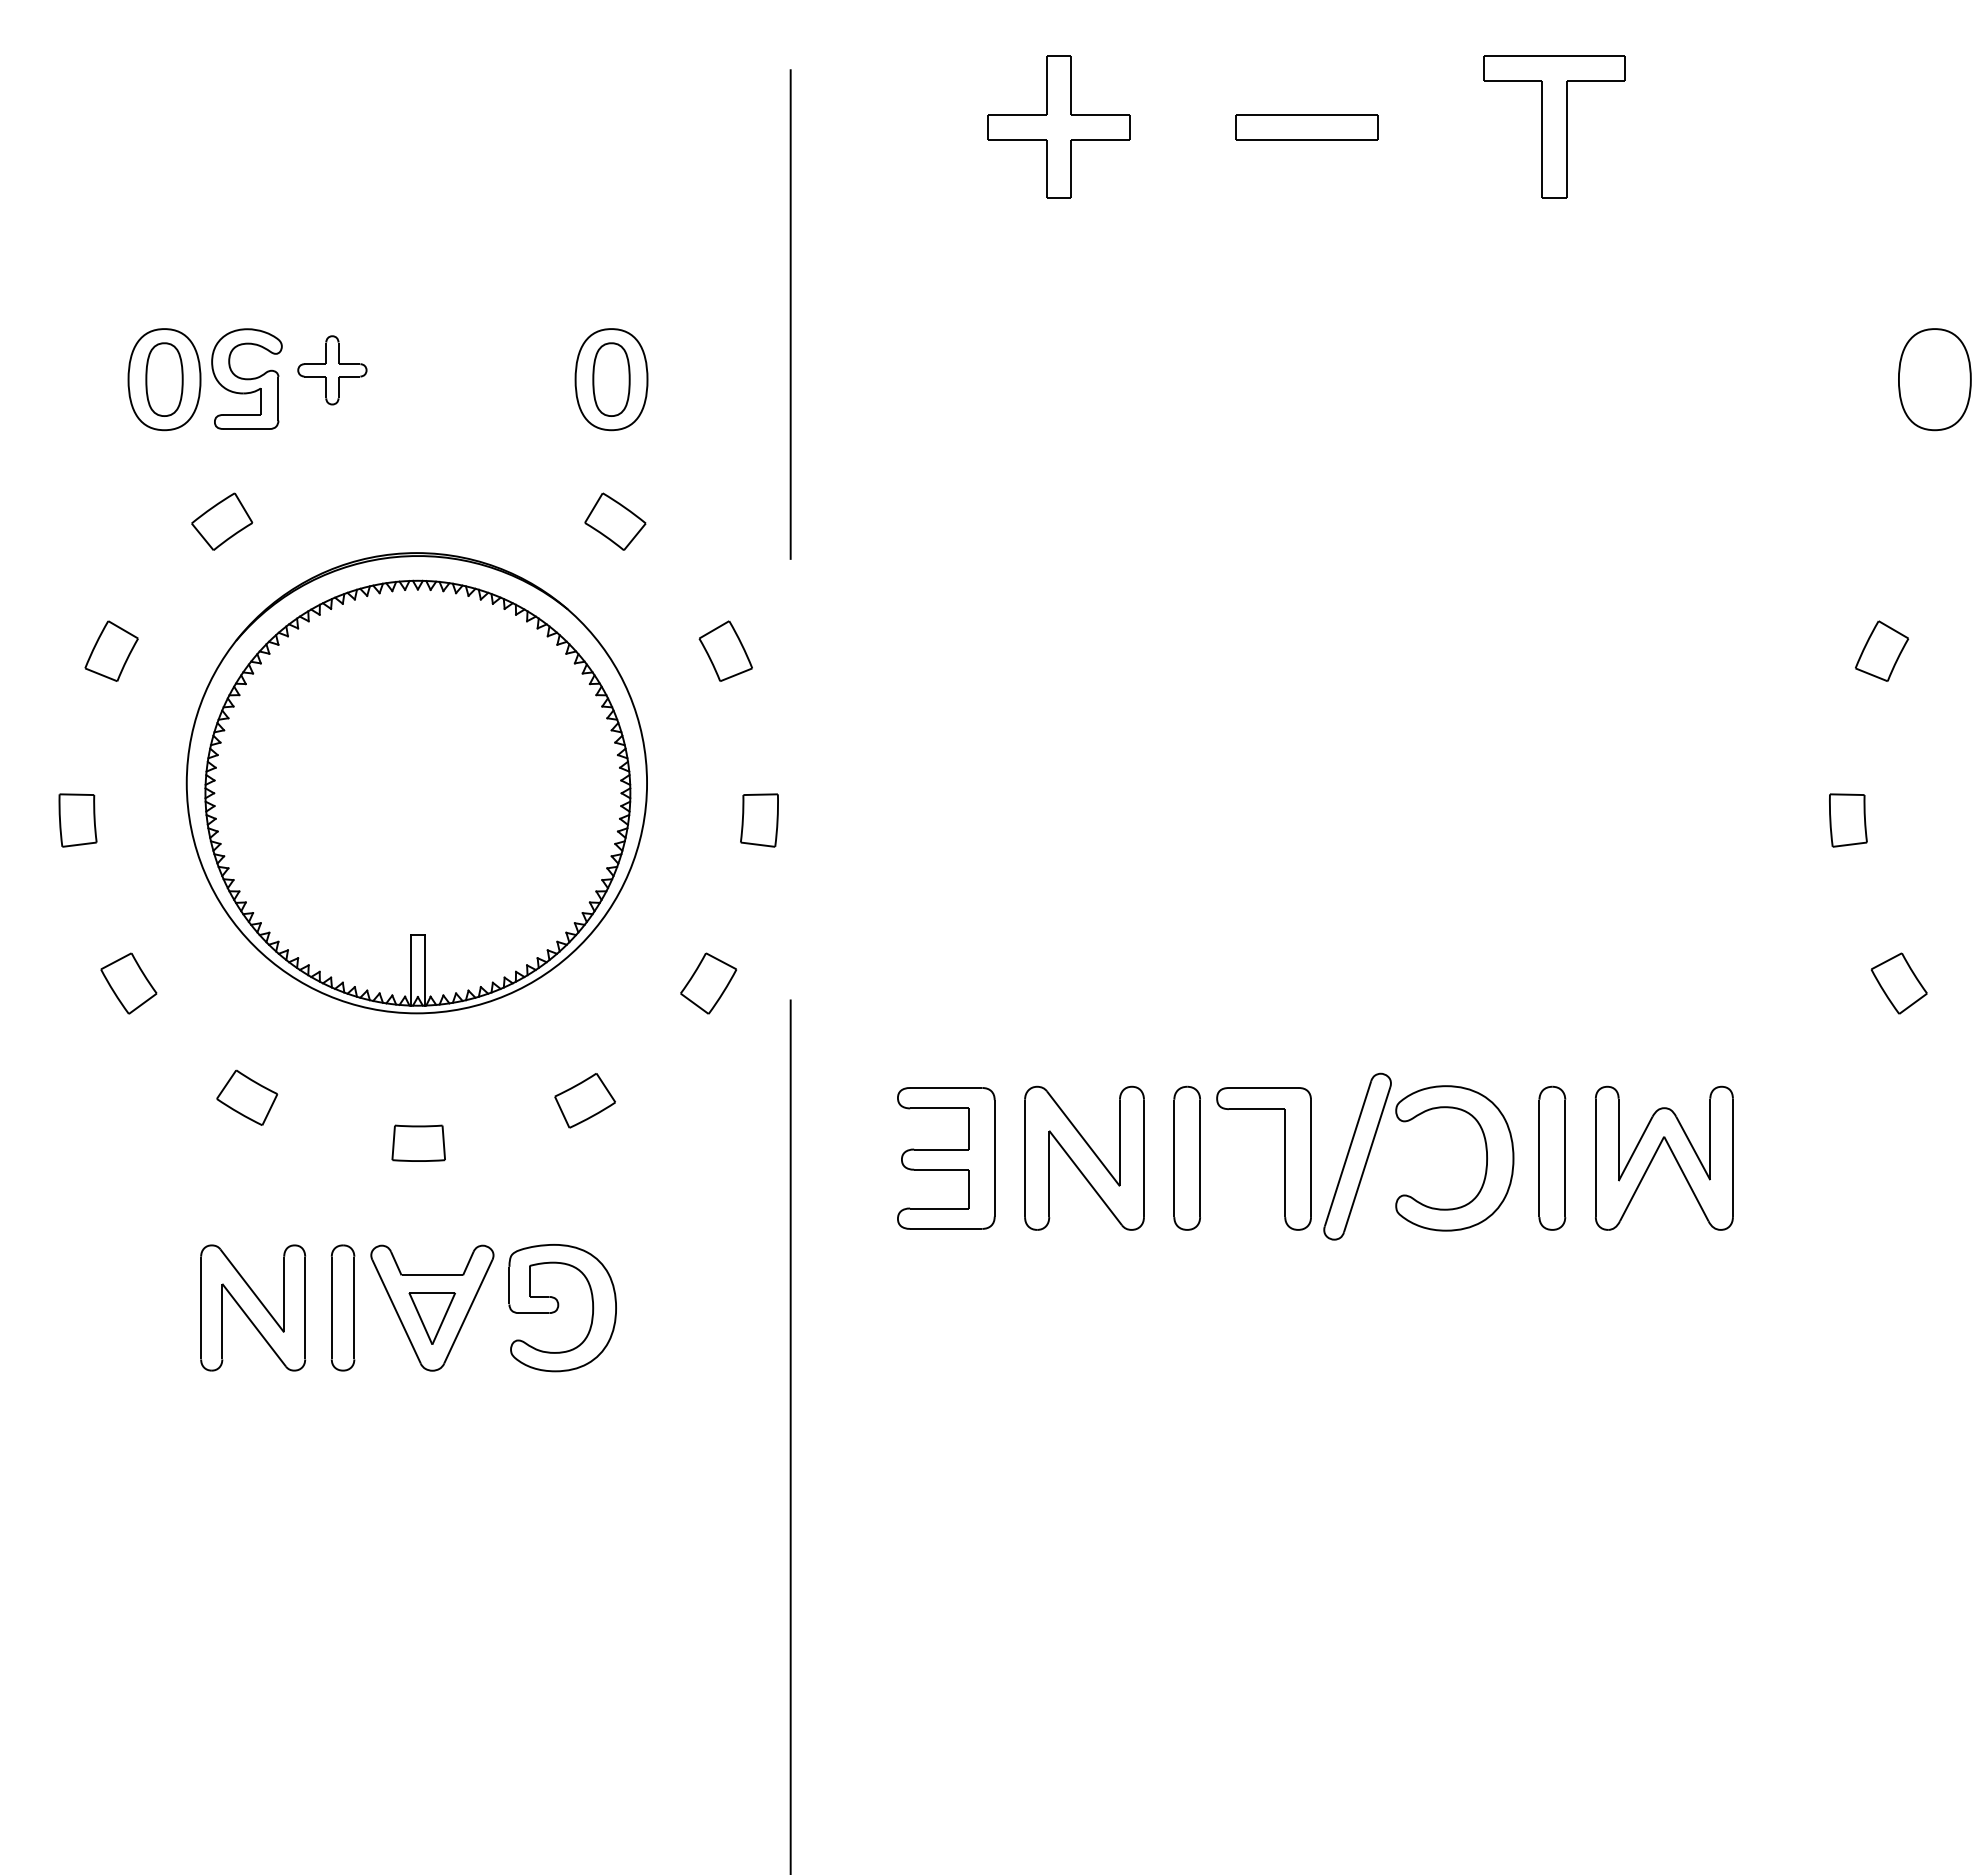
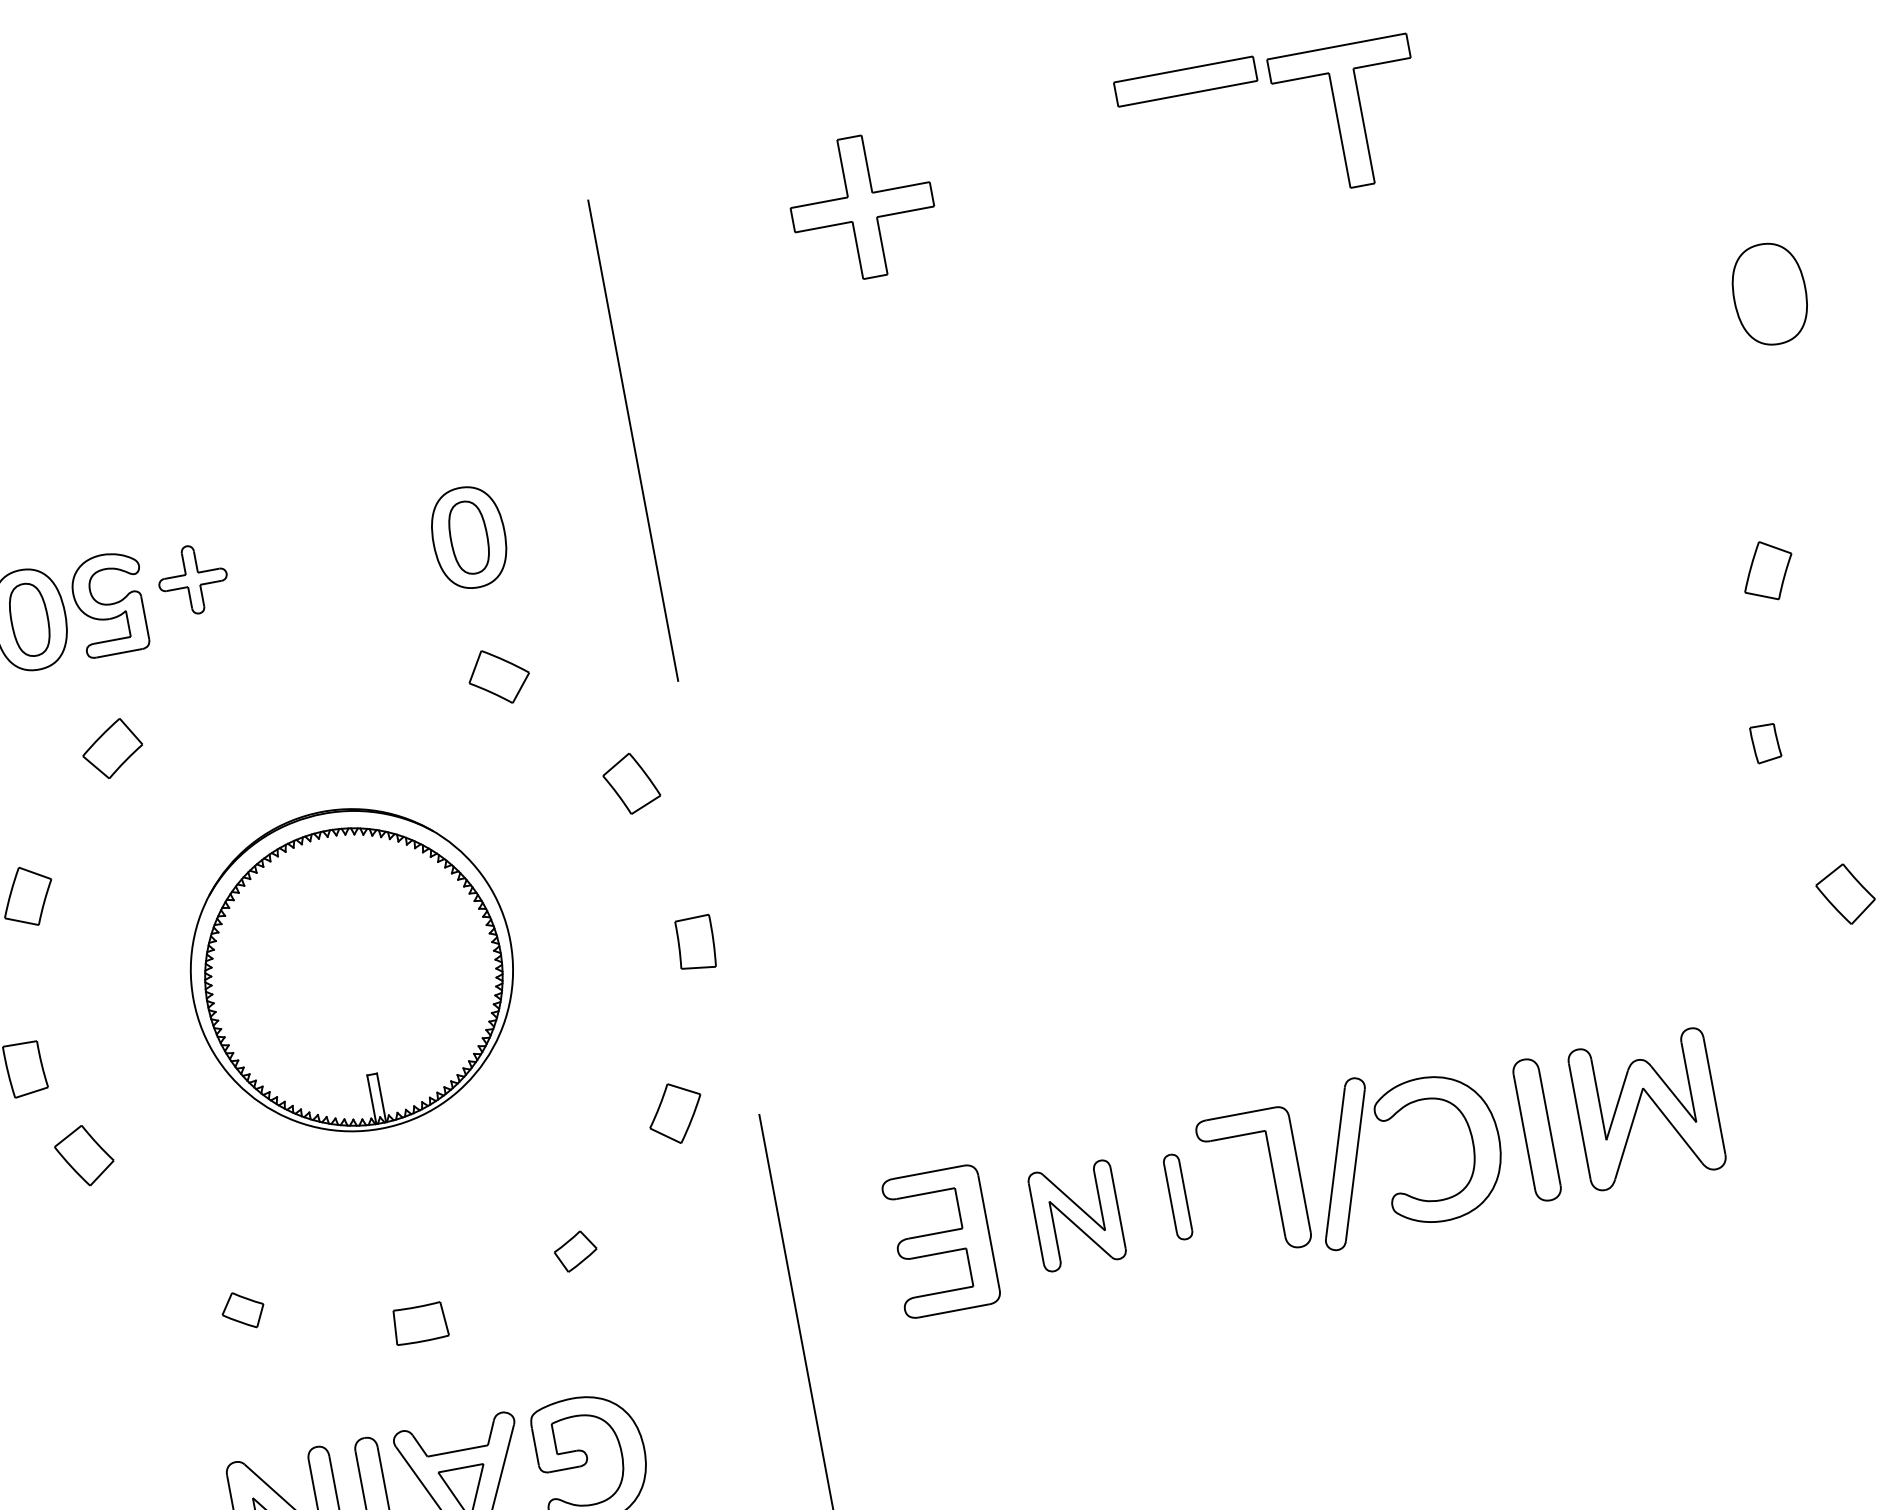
part: (1306, 127) -> (1185, 81), moved
part: (416, 783) -> (351, 970), size x0.7
part: (1848, 820) -> (1766, 743), size x0.7
part: (128, 983) -> (84, 1155), moved
part: (247, 1097) -> (243, 1310), size x0.7
part: (584, 1100) -> (575, 1251), size x0.7
part: (1084, 1157) -> (1077, 1215), size x0.7
part: (1186, 1157) -> (1177, 1196), size x0.6

